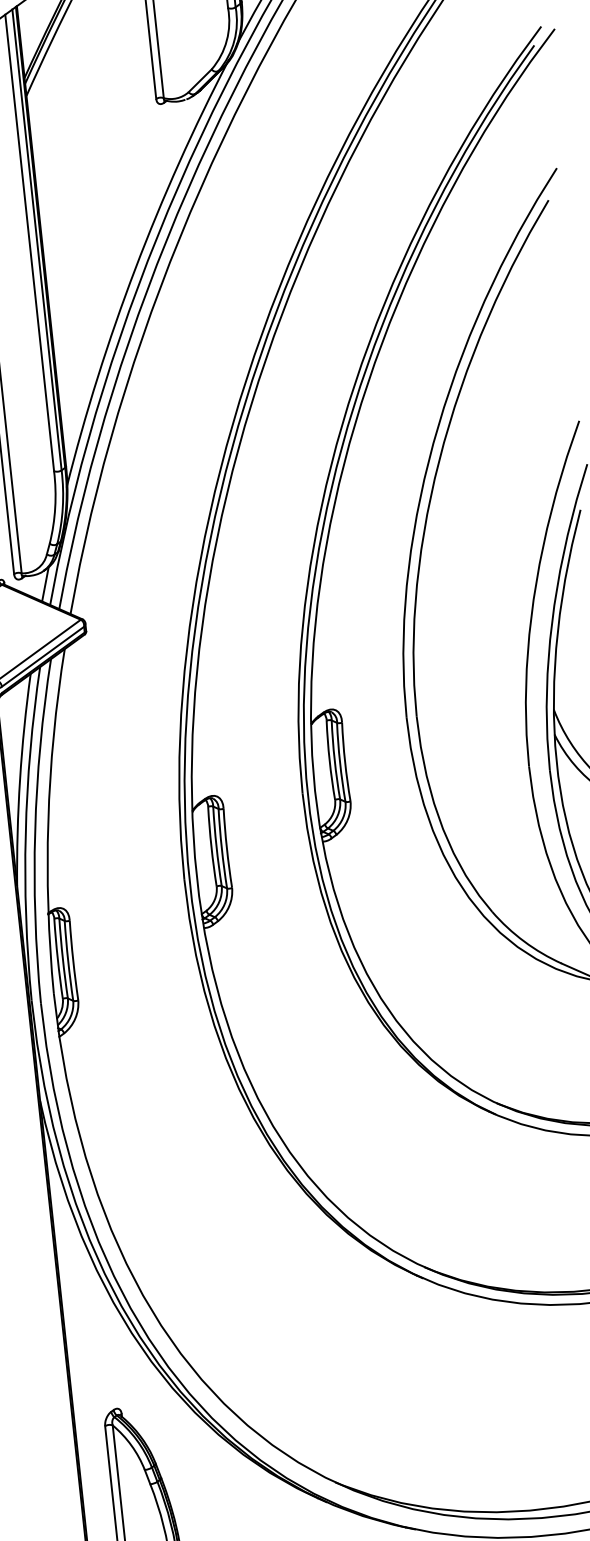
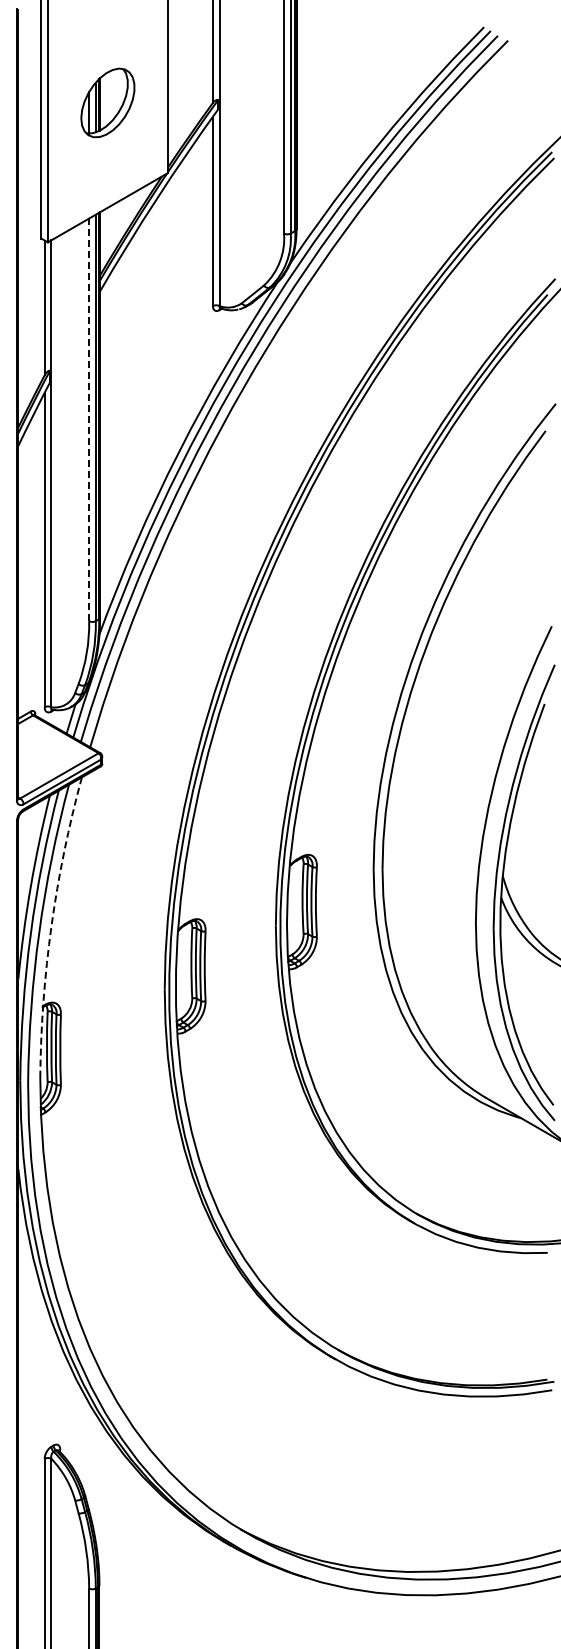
line: (30, 242) -> (89, 419), solid -> dashed
arc: (48, 820) -> (51, 925), solid -> dashed

